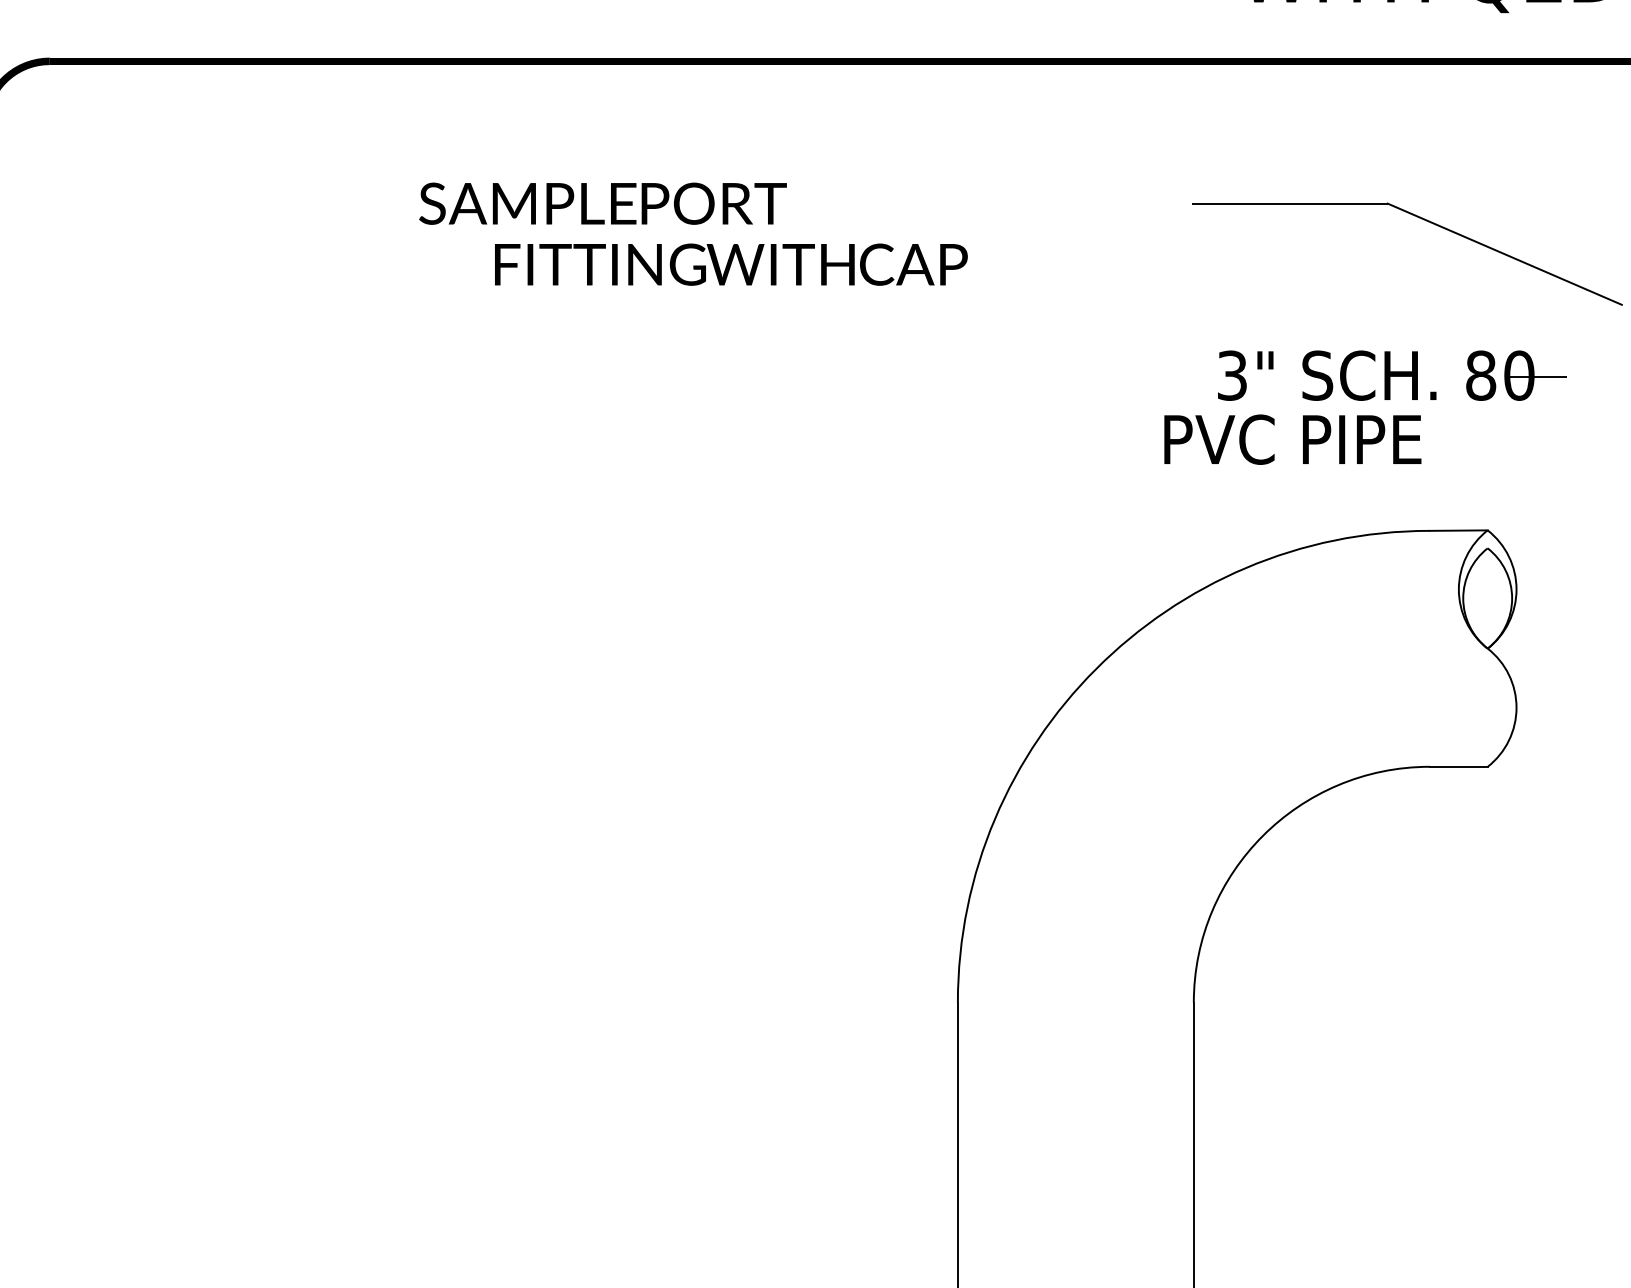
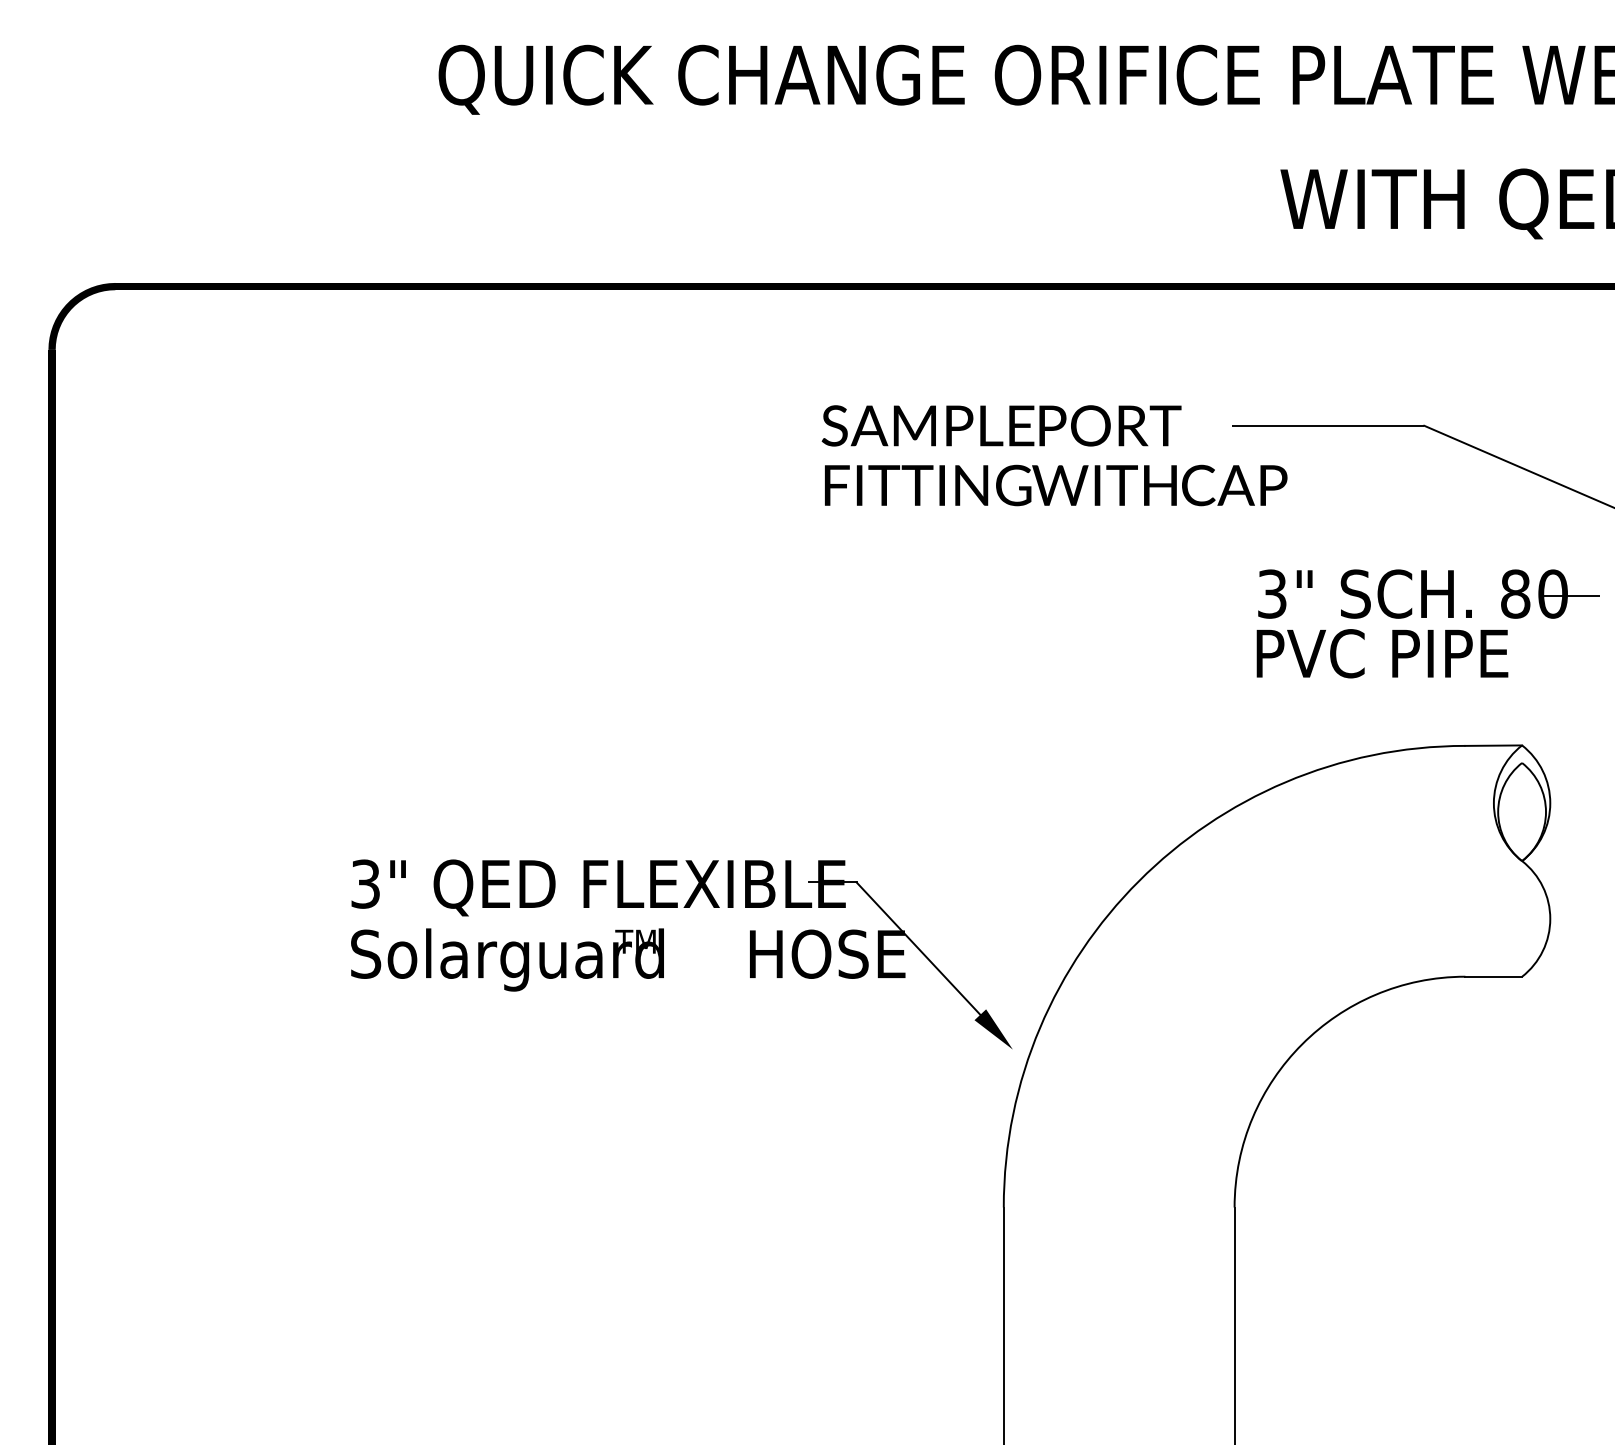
text: (602, 203) -> (1001, 425), moved
text: (731, 264) -> (1056, 485), moved
text: (1292, 439) -> (1382, 653), moved
part: (610, 744) -> (663, 954), added

